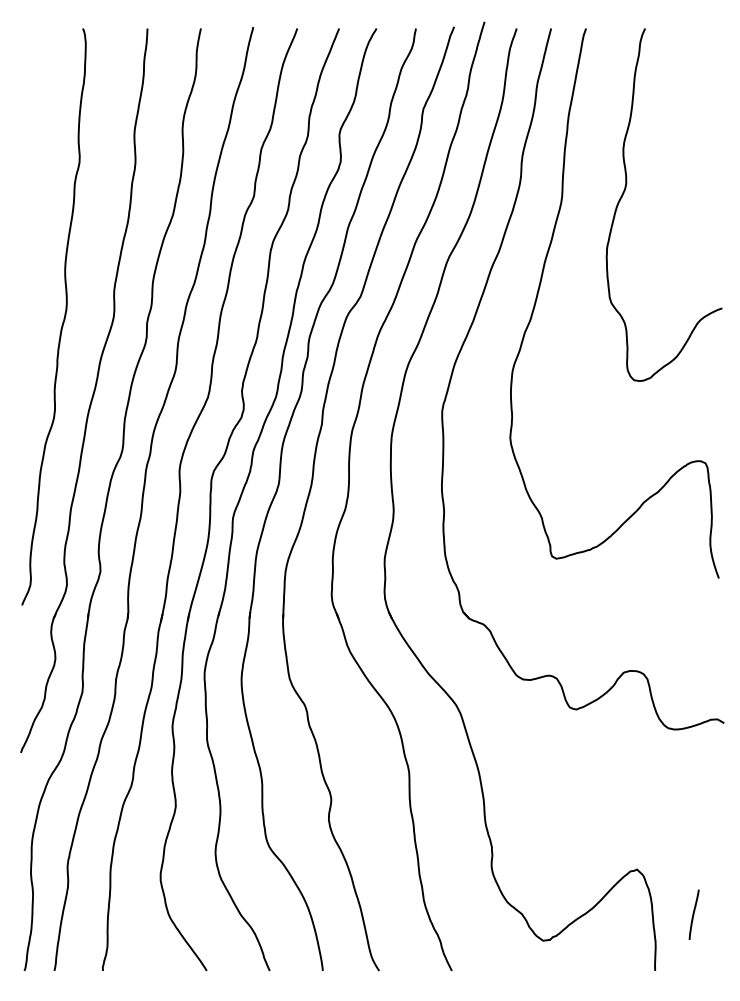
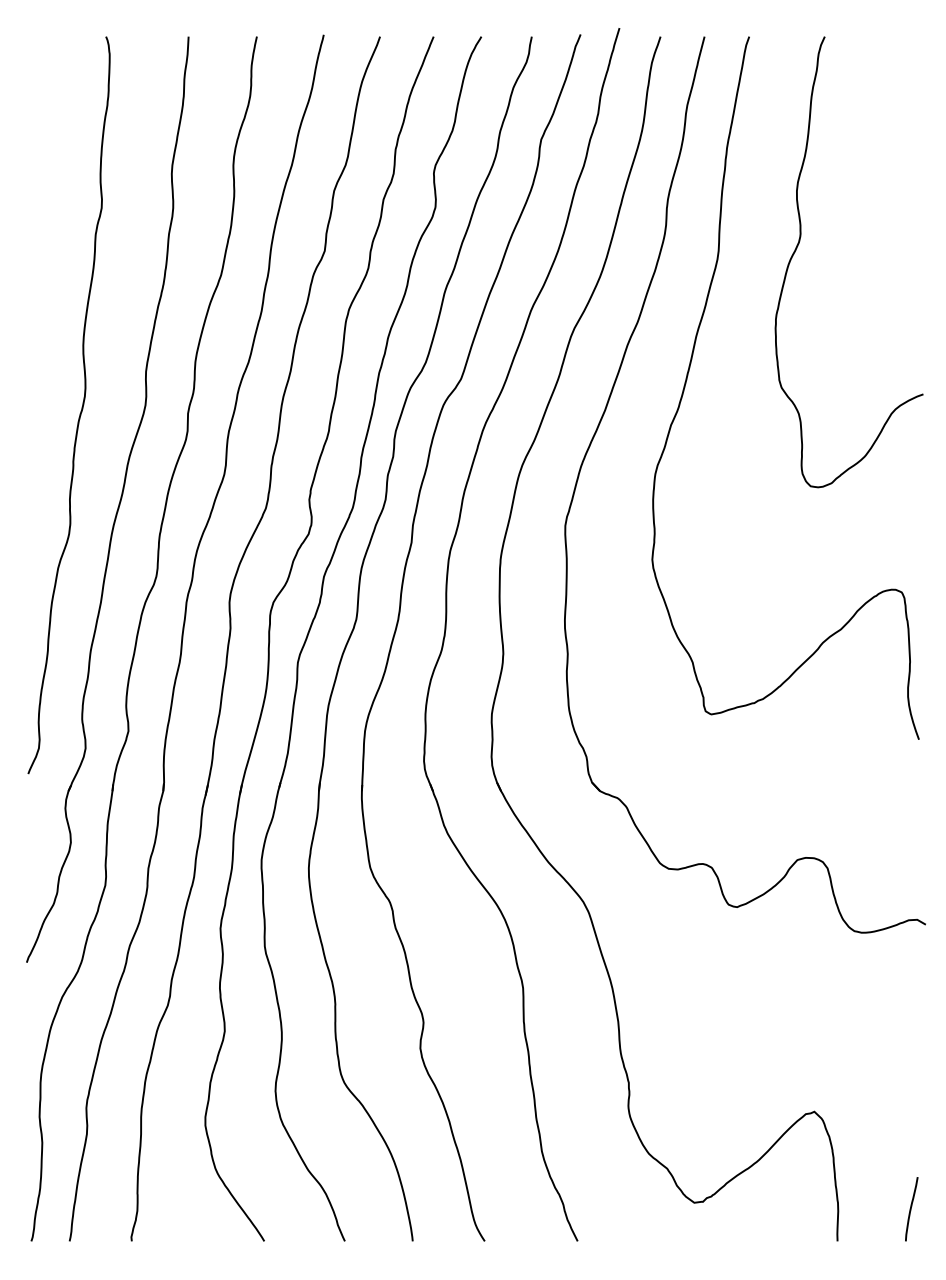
line: (693, 914) -> (910, 1208), moved

